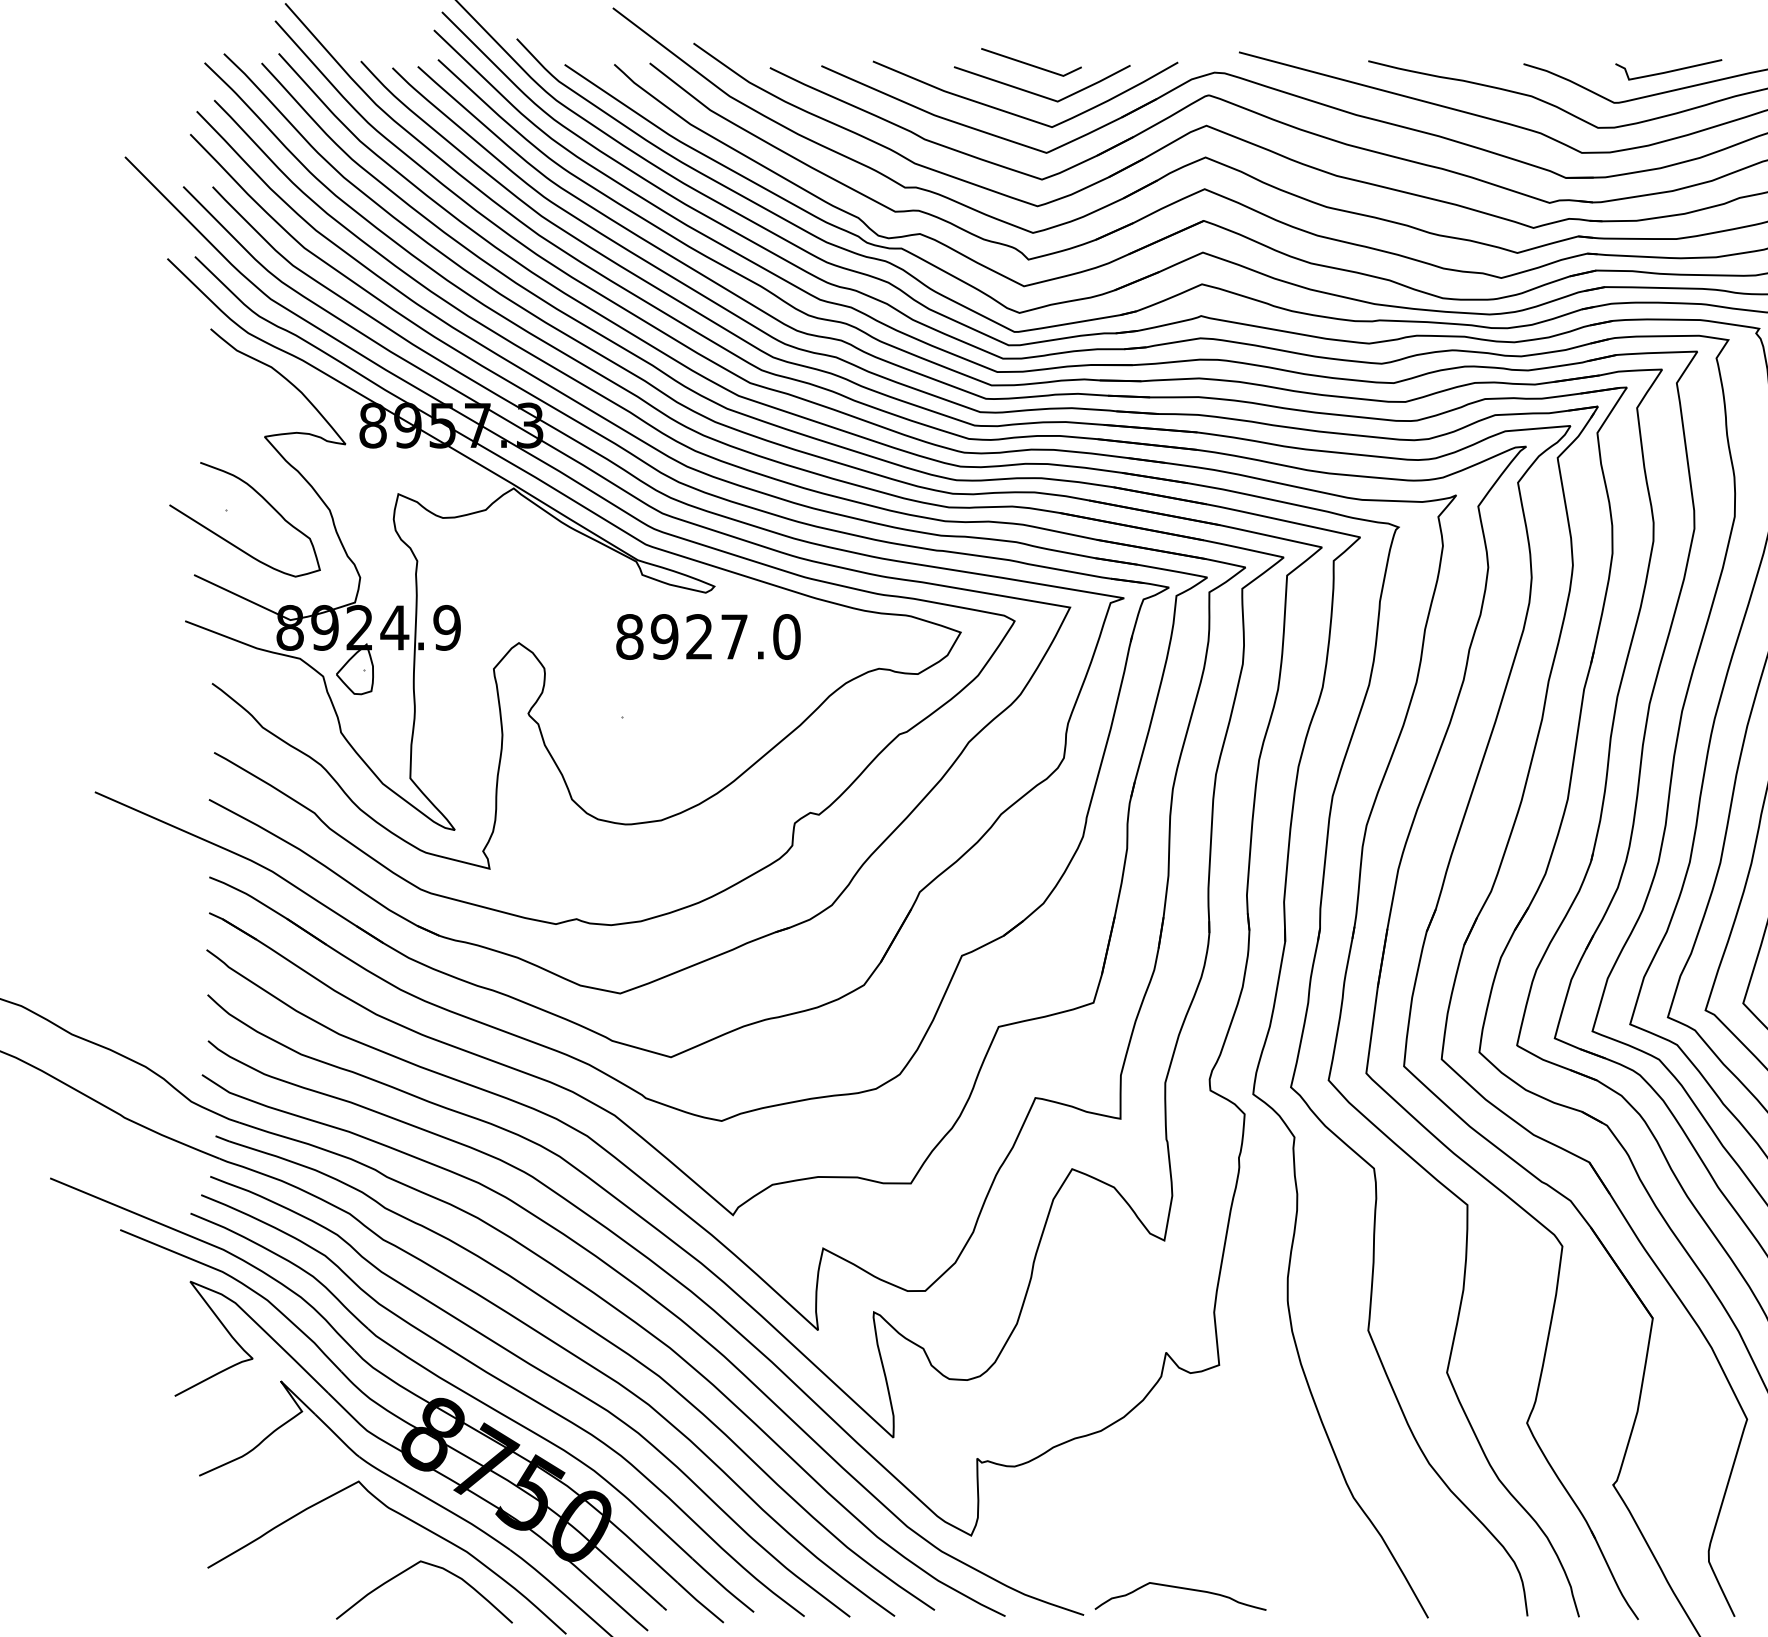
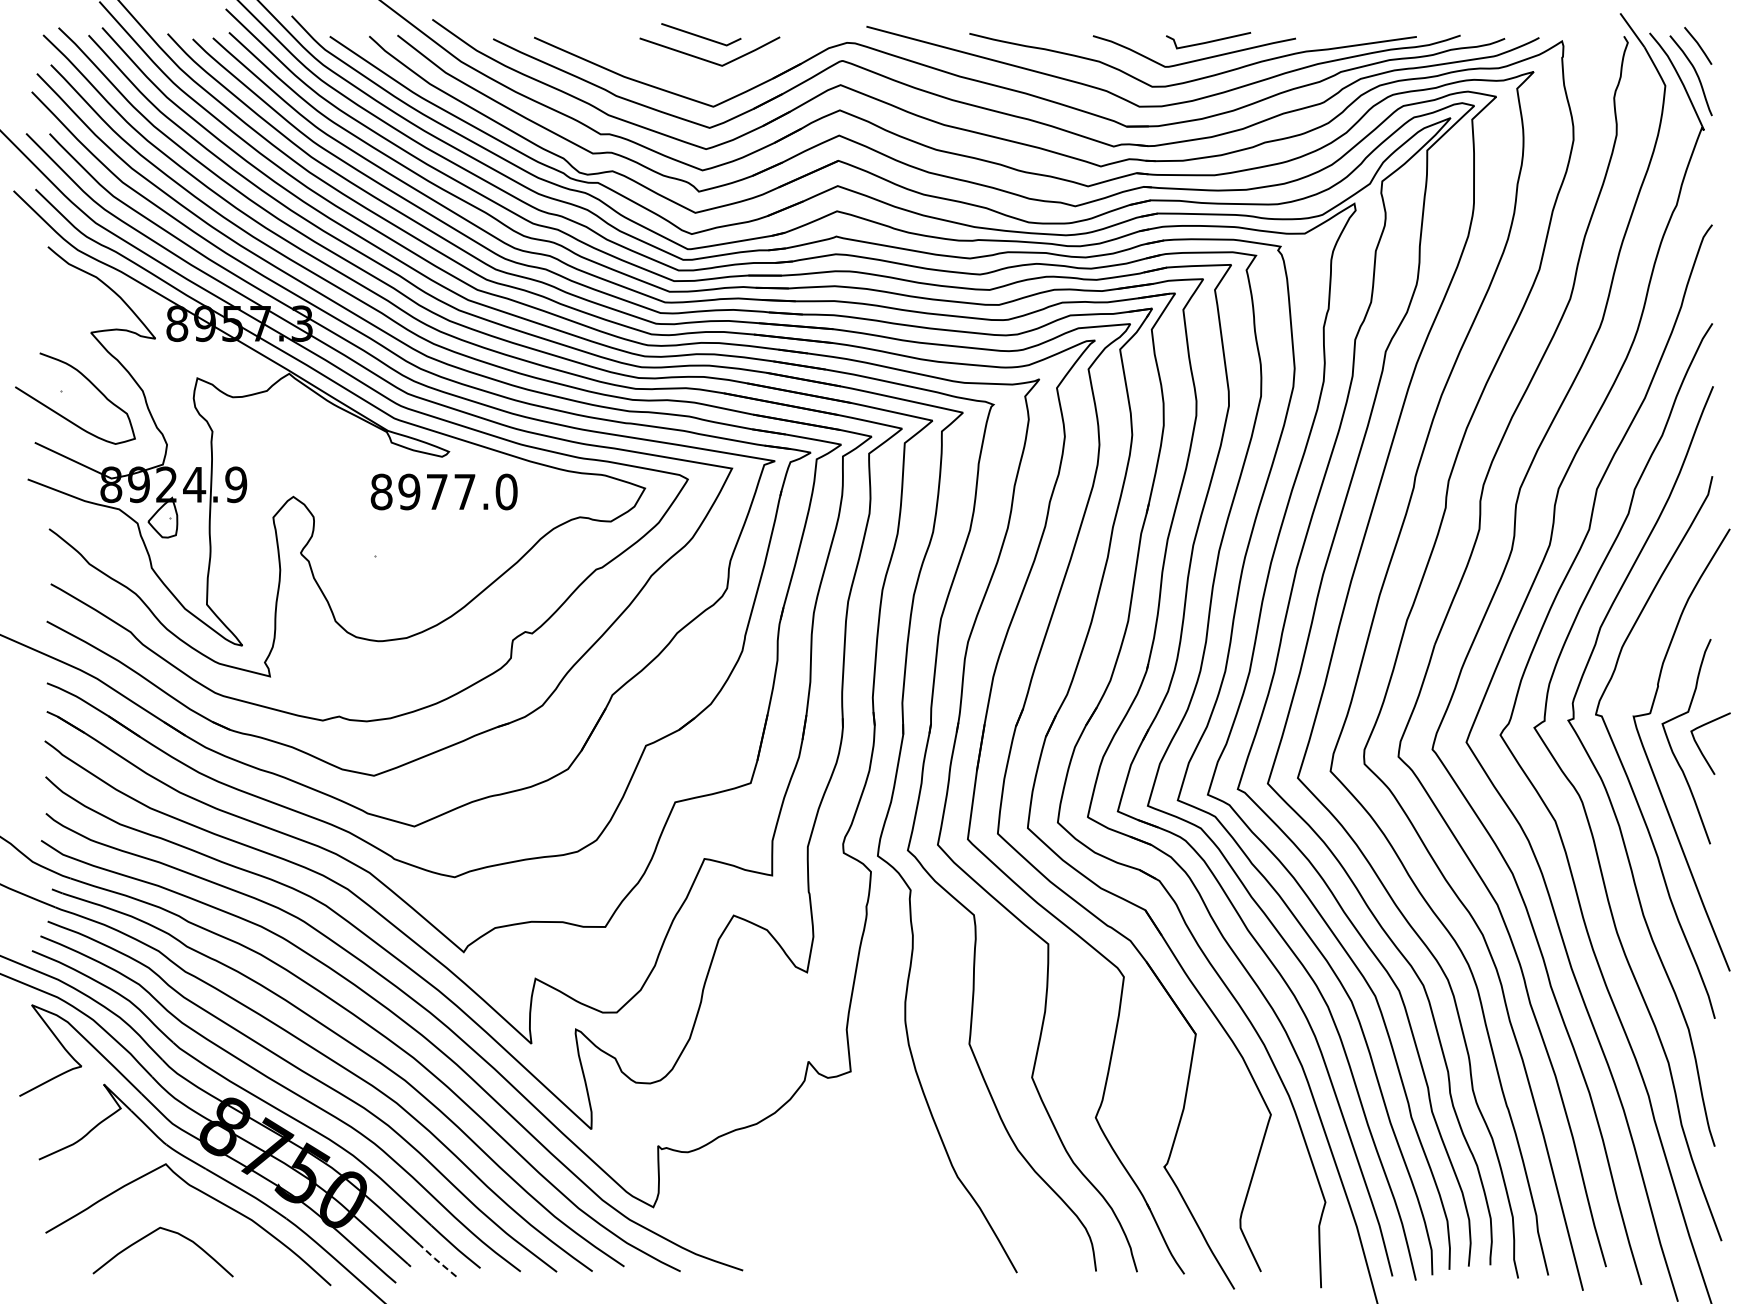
curve: (1020, 114) -> (692, 76), removed
text: (698, 636) -> (436, 491), 8927.0 -> 8977.0
curve: (409, 1569) -> (151, 1234), moved
curve: (1183, 1589) -> (822, 1250), removed
line: (698, 1602) -> (436, 1260), solid -> dashed

